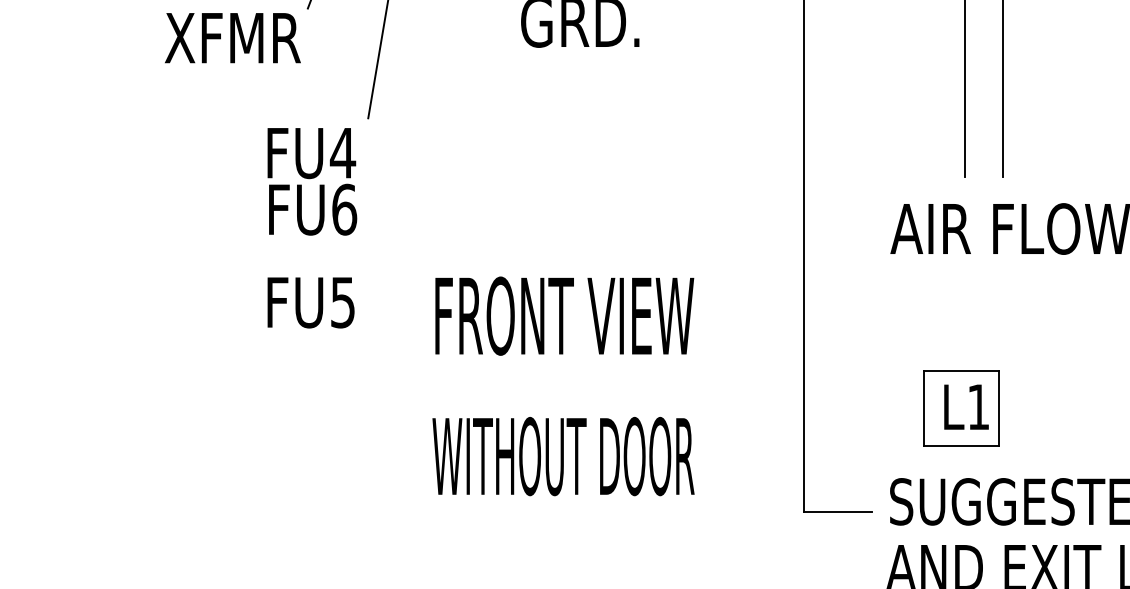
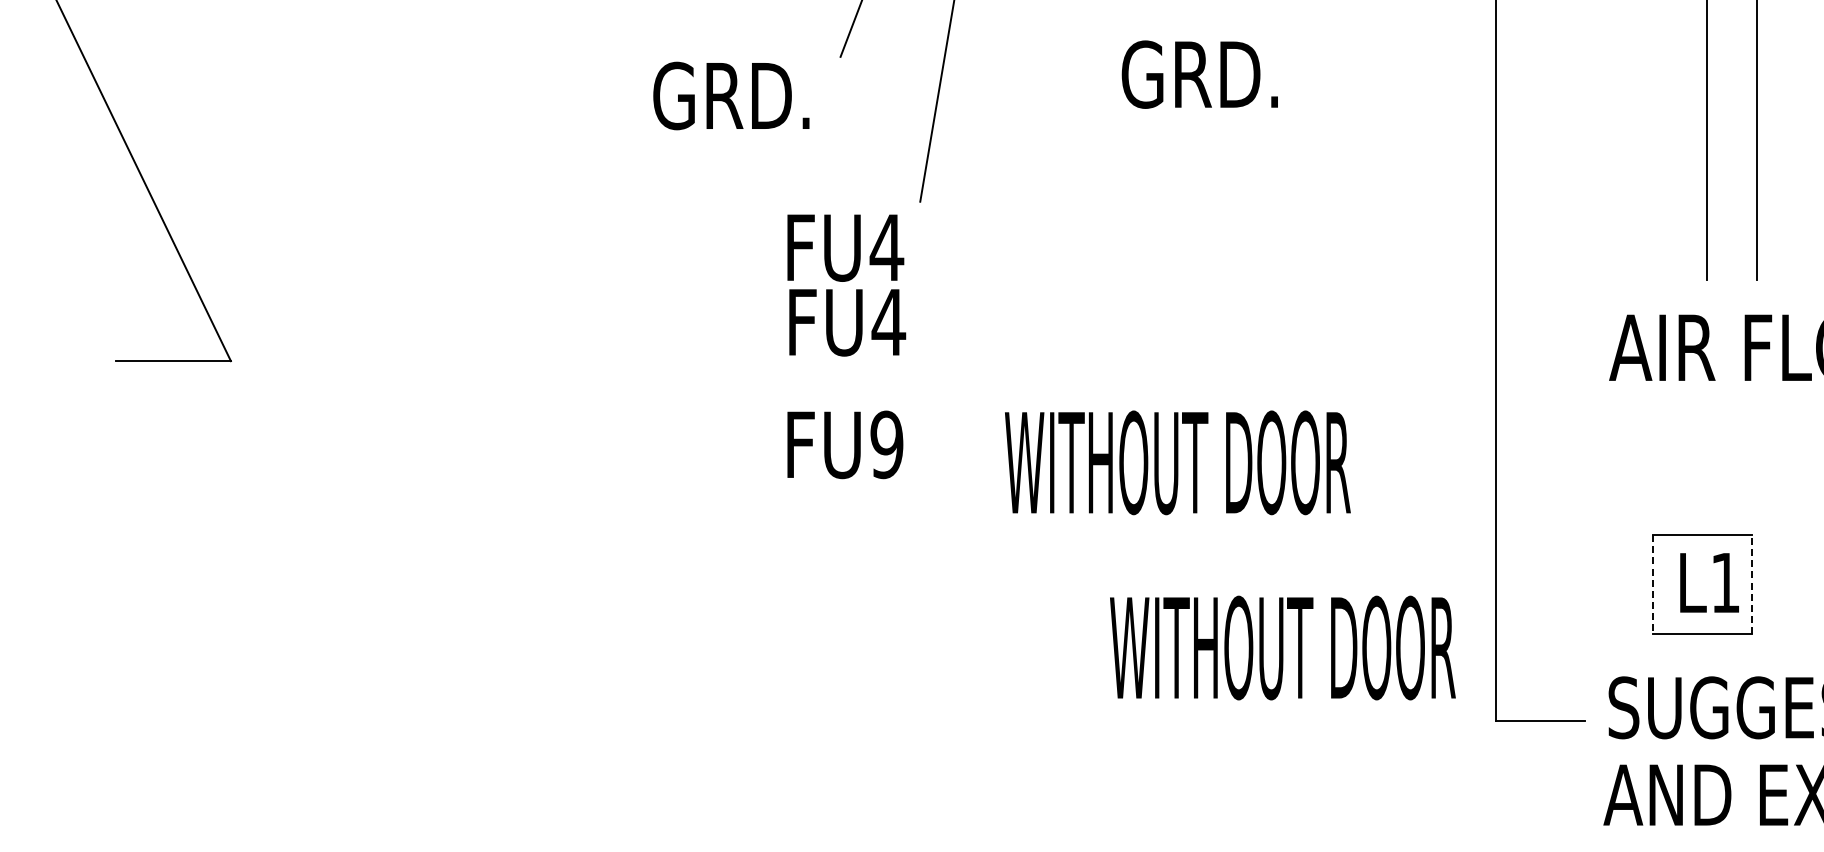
text: (232, 37) -> (741, 95), XFMR -> GRD.
text: (344, 209) -> (888, 322), FU6 -> FU4
text: (342, 302) -> (886, 444), FU5 -> FU9
text: (563, 315) -> (1177, 462), FRONT VIEW -> WITHOUT DOOR
line: (923, 408) -> (1653, 584), solid -> dashed
line: (999, 408) -> (1752, 584), solid -> dashed
text: (563, 456) -> (1282, 647), moved

